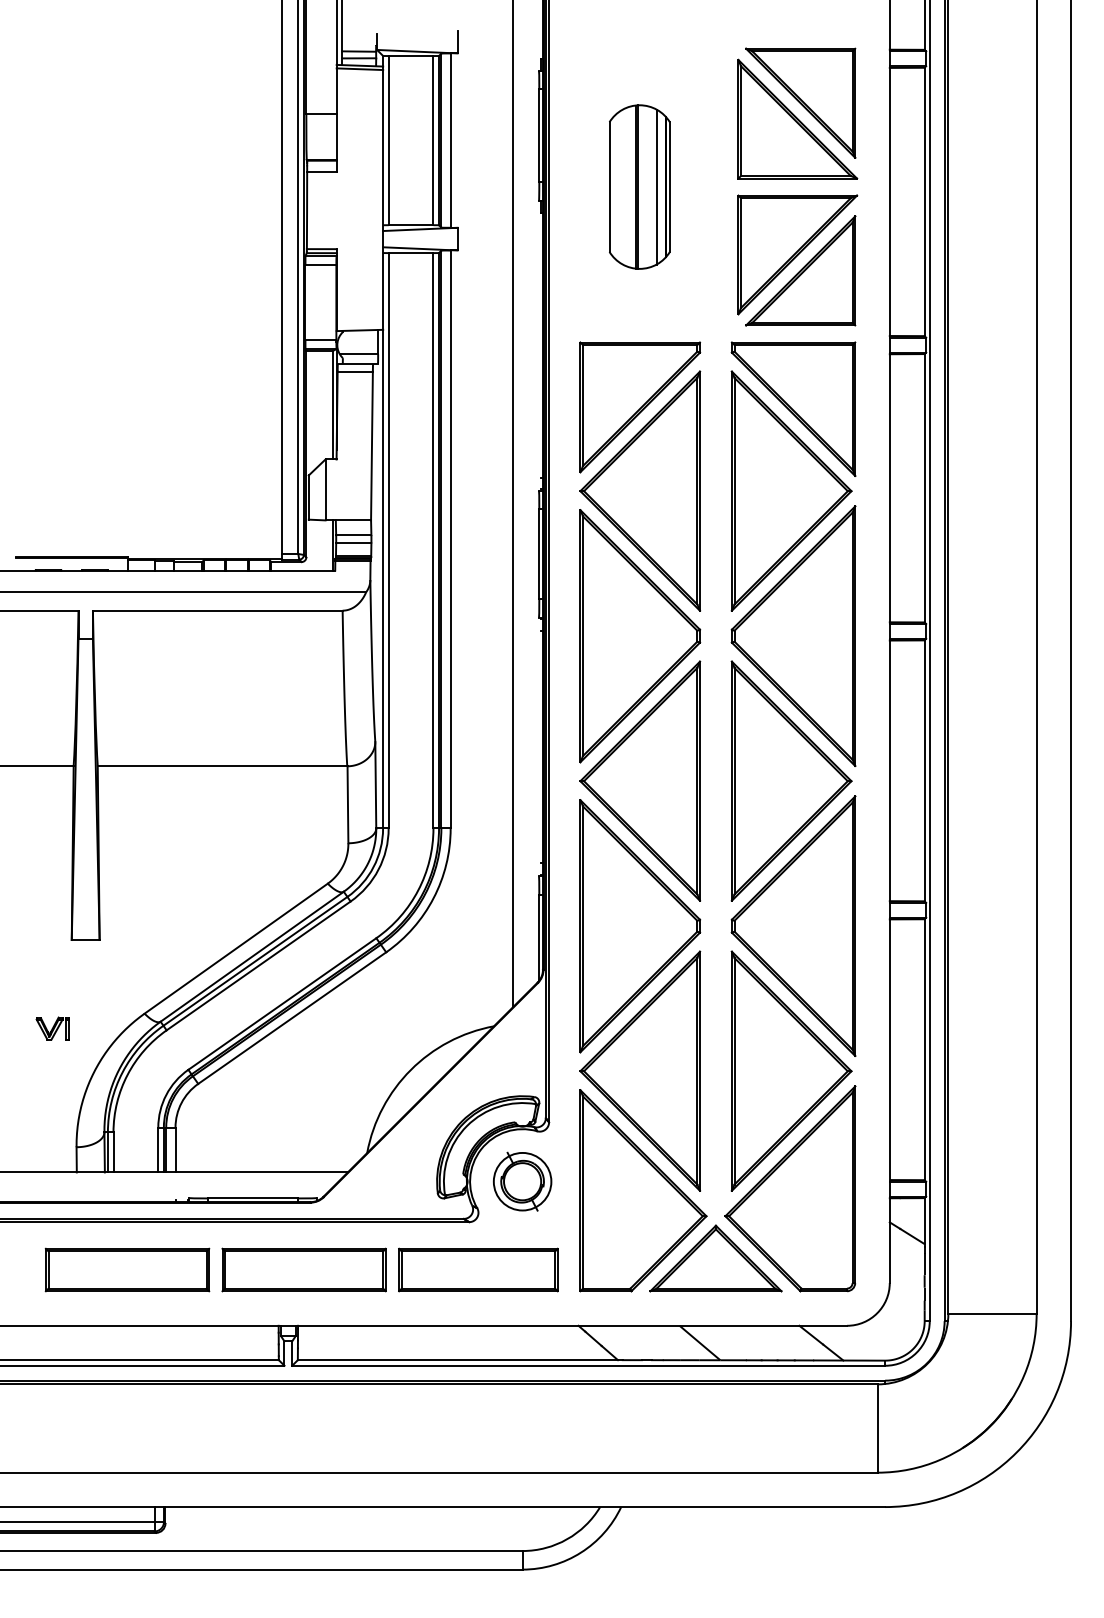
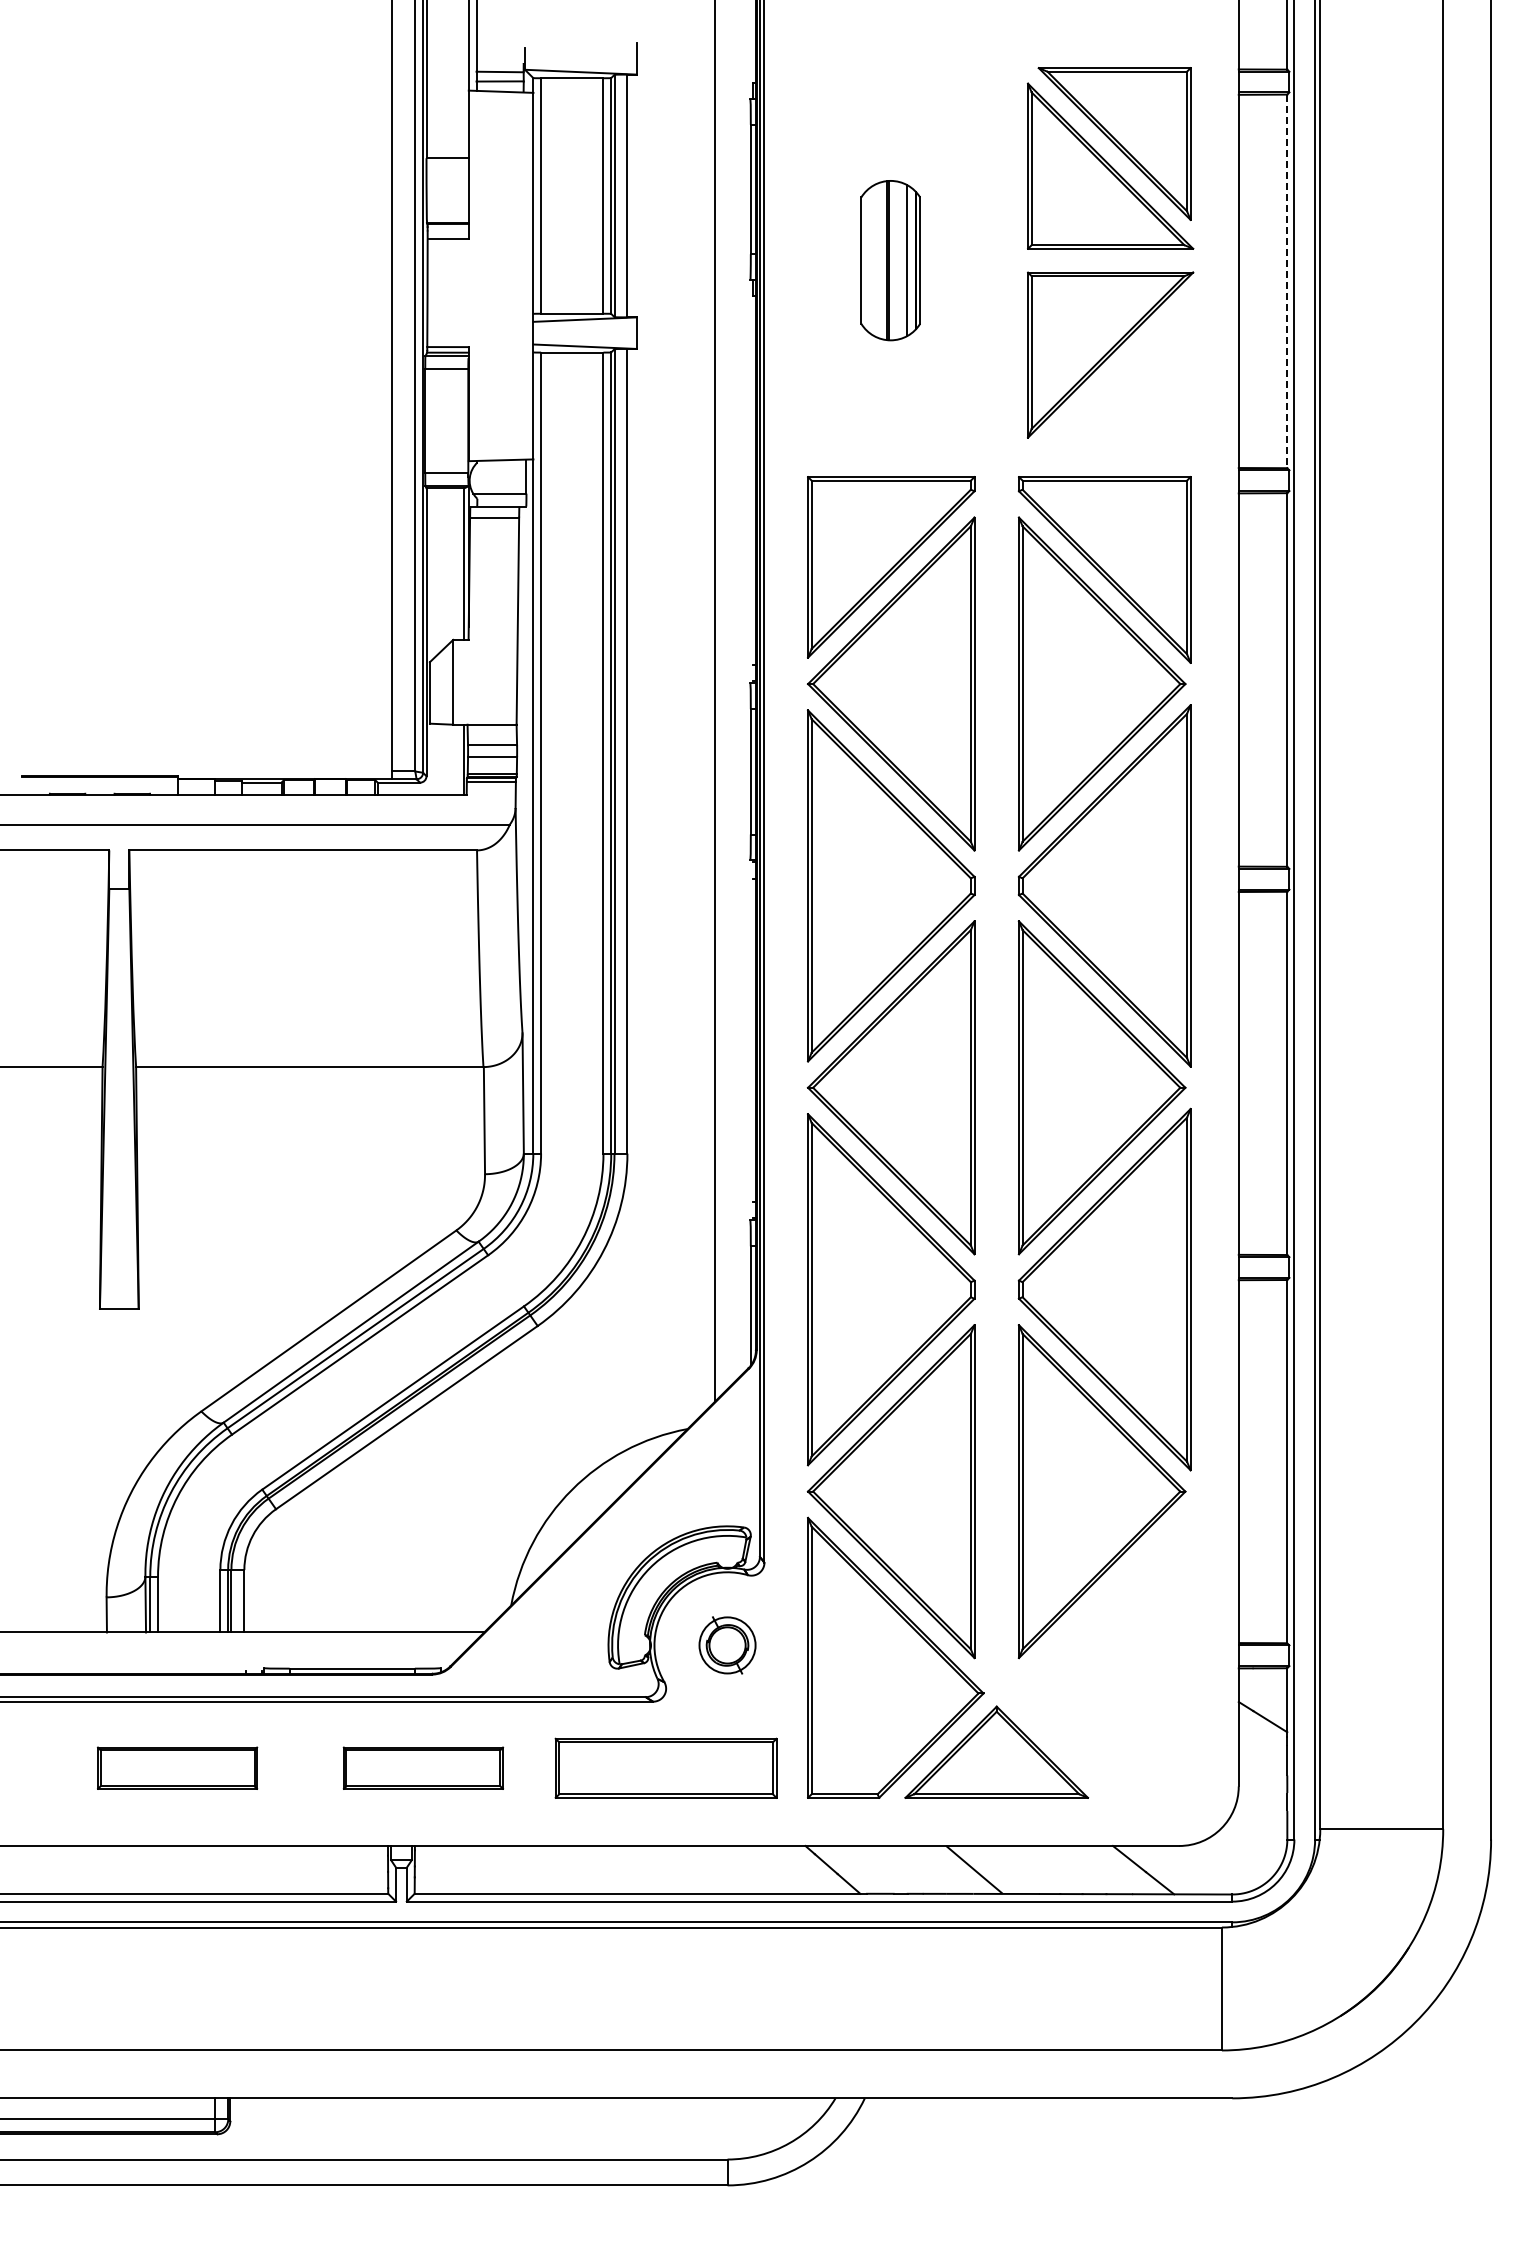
line: (359, 69) -> (500, 96), removed
part: (639, 186) -> (890, 260), size x0.7
line: (924, 202) -> (1287, 281), solid -> dashed
part: (800, 270) -> (1114, 377), removed
part: (52, 1028) -> (73, 1431), removed
part: (522, 1181) -> (727, 1645), size x0.7
part: (789, 1188) -> (1099, 1654), removed
part: (127, 1269) -> (177, 1767), size x0.7
part: (304, 1269) -> (423, 1767), size x0.7

